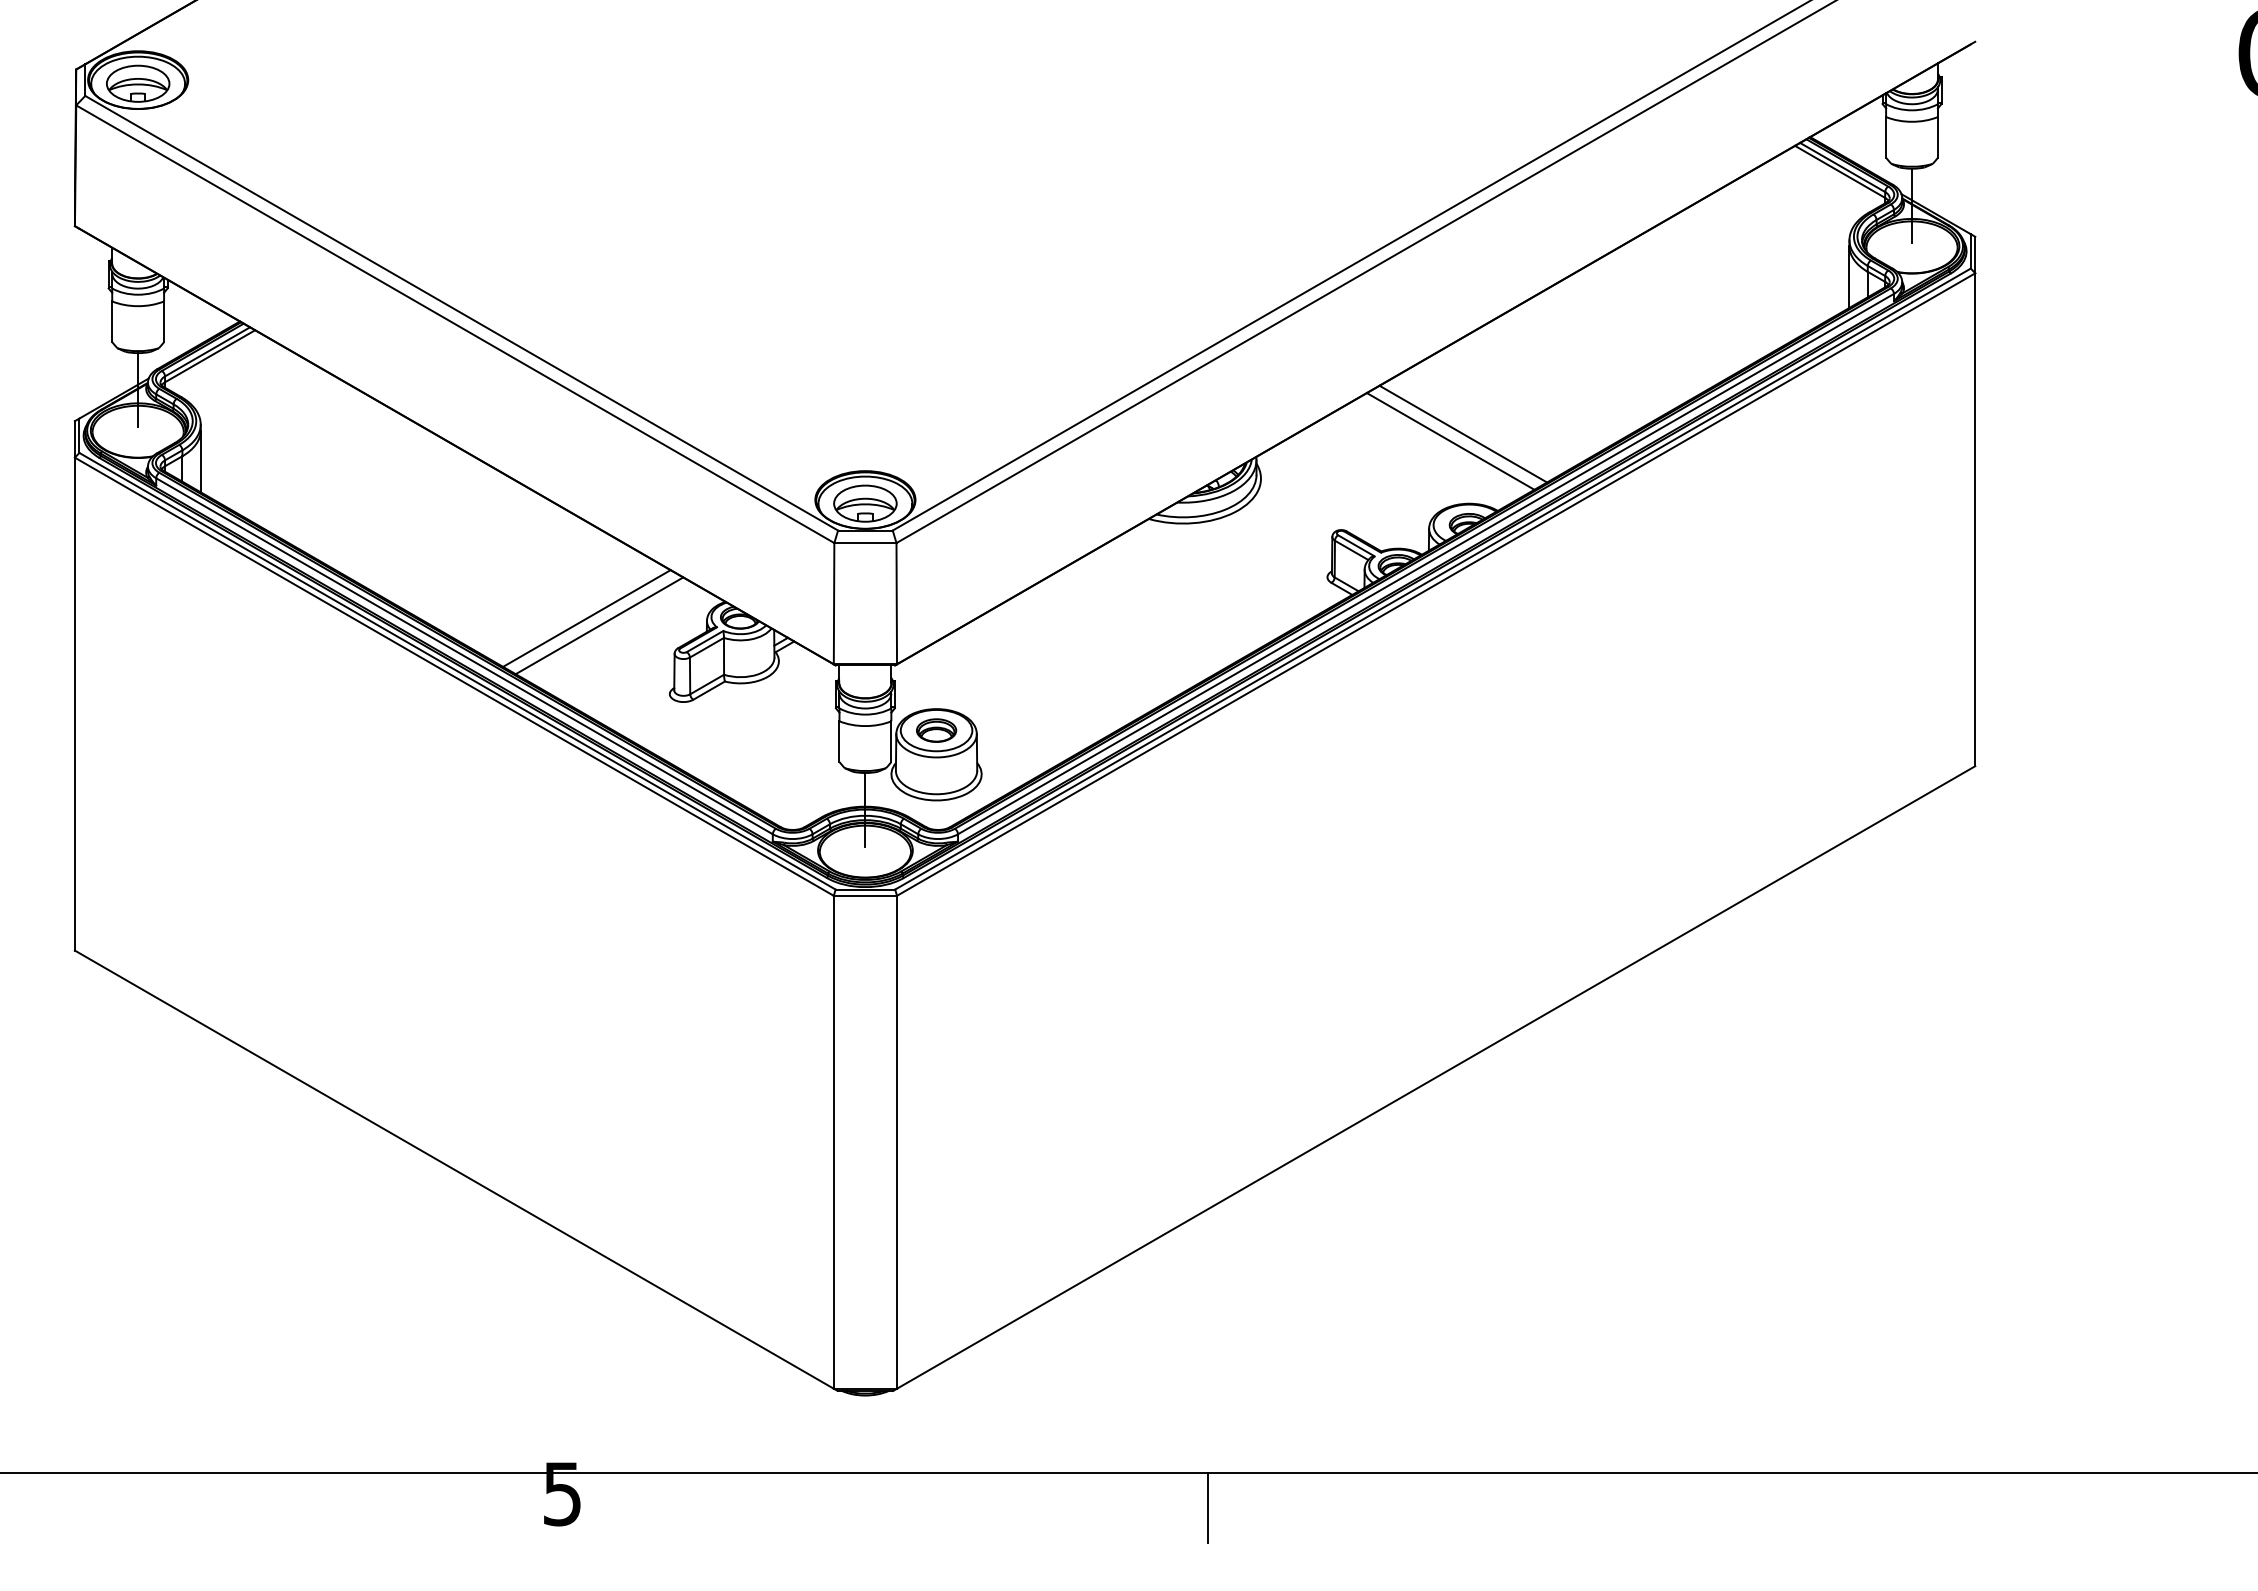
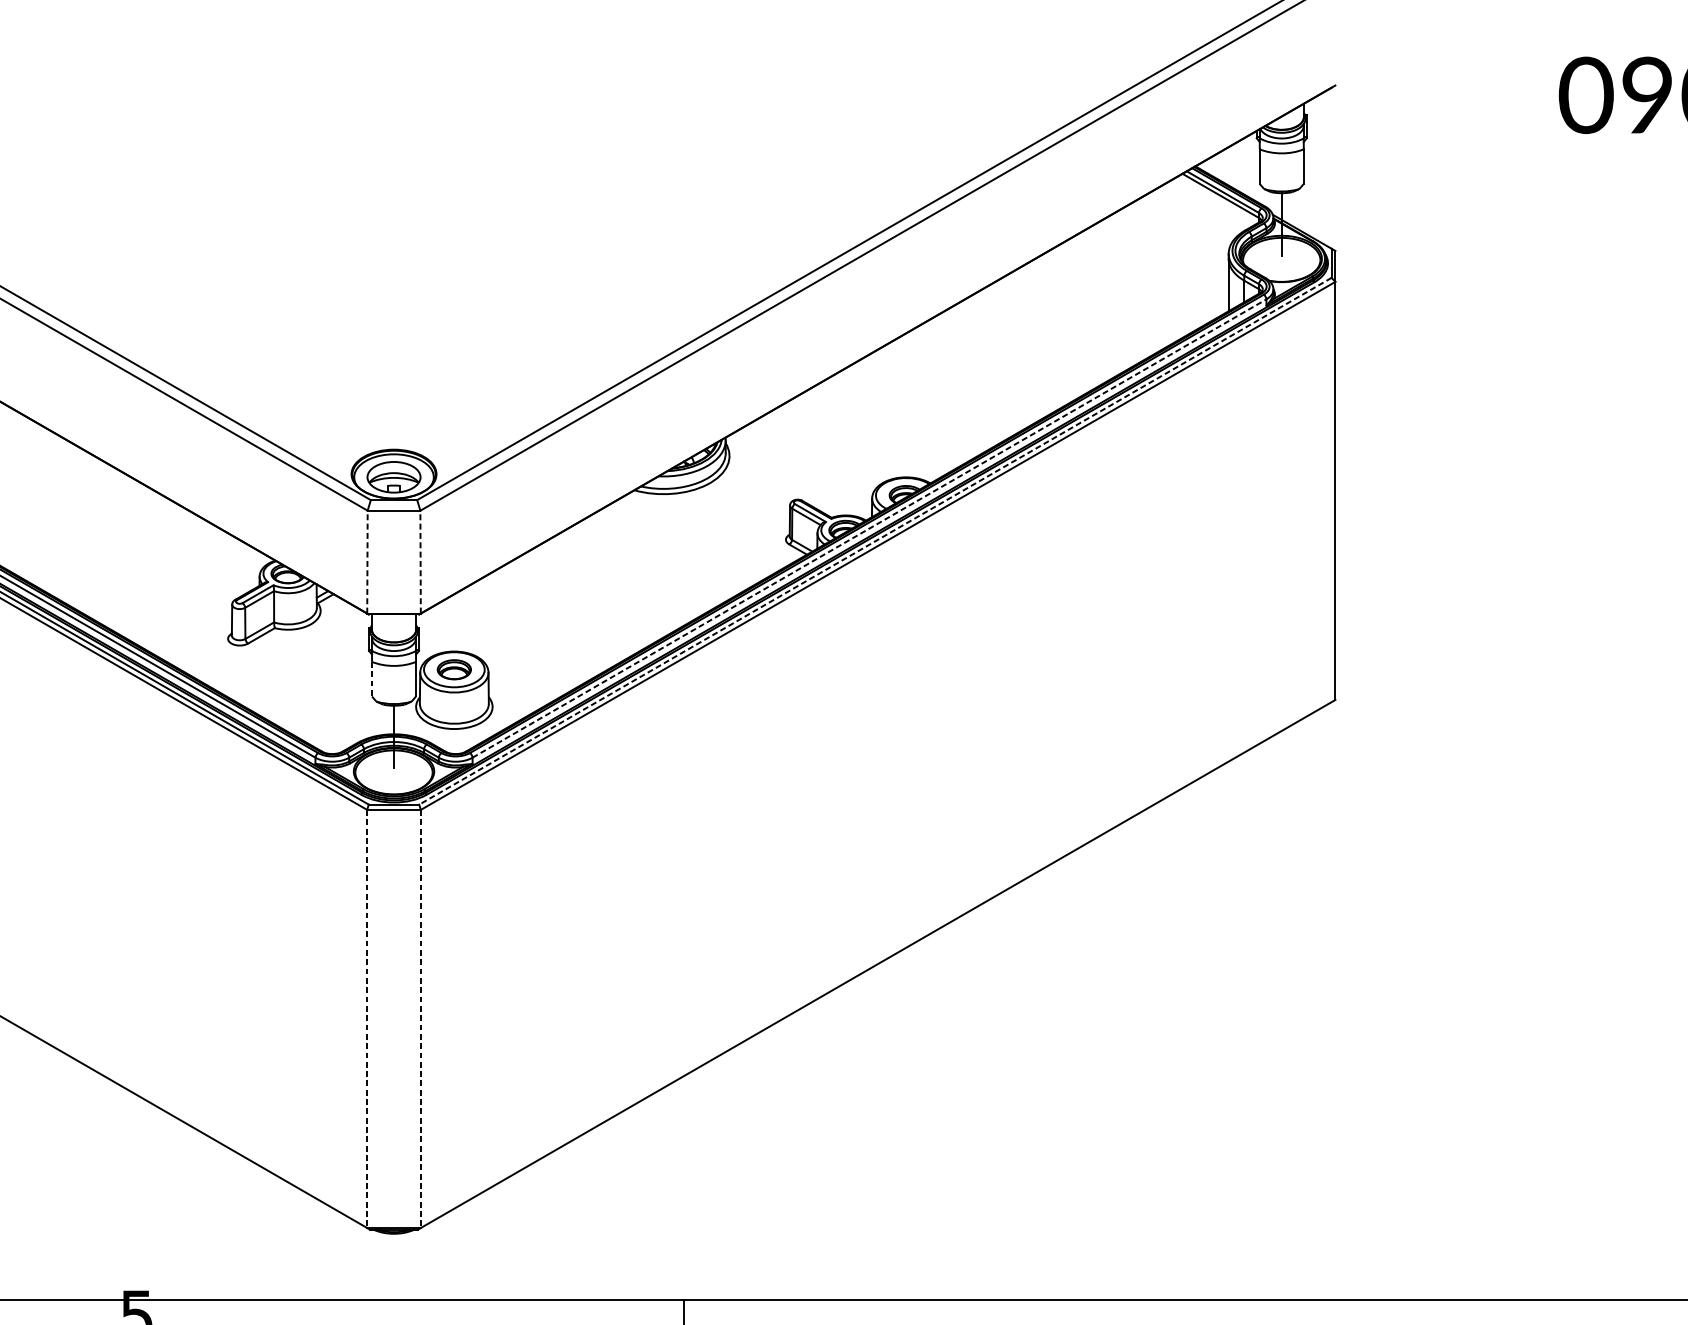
line: (1463, 433) -> (901, 417), removed
line: (1450, 441) -> (890, 424), removed
line: (1426, 563) -> (869, 528), solid -> dashed
line: (1432, 579) -> (875, 541), solid -> dashed
line: (834, 603) -> (367, 561), solid -> dashed
line: (896, 603) -> (420, 561), solid -> dashed
line: (586, 618) -> (157, 574), removed
line: (599, 625) -> (168, 580), removed
line: (839, 742) -> (372, 679), solid -> dashed
line: (833, 1142) -> (366, 1019), solid -> dashed
line: (897, 1142) -> (421, 1019), solid -> dashed

